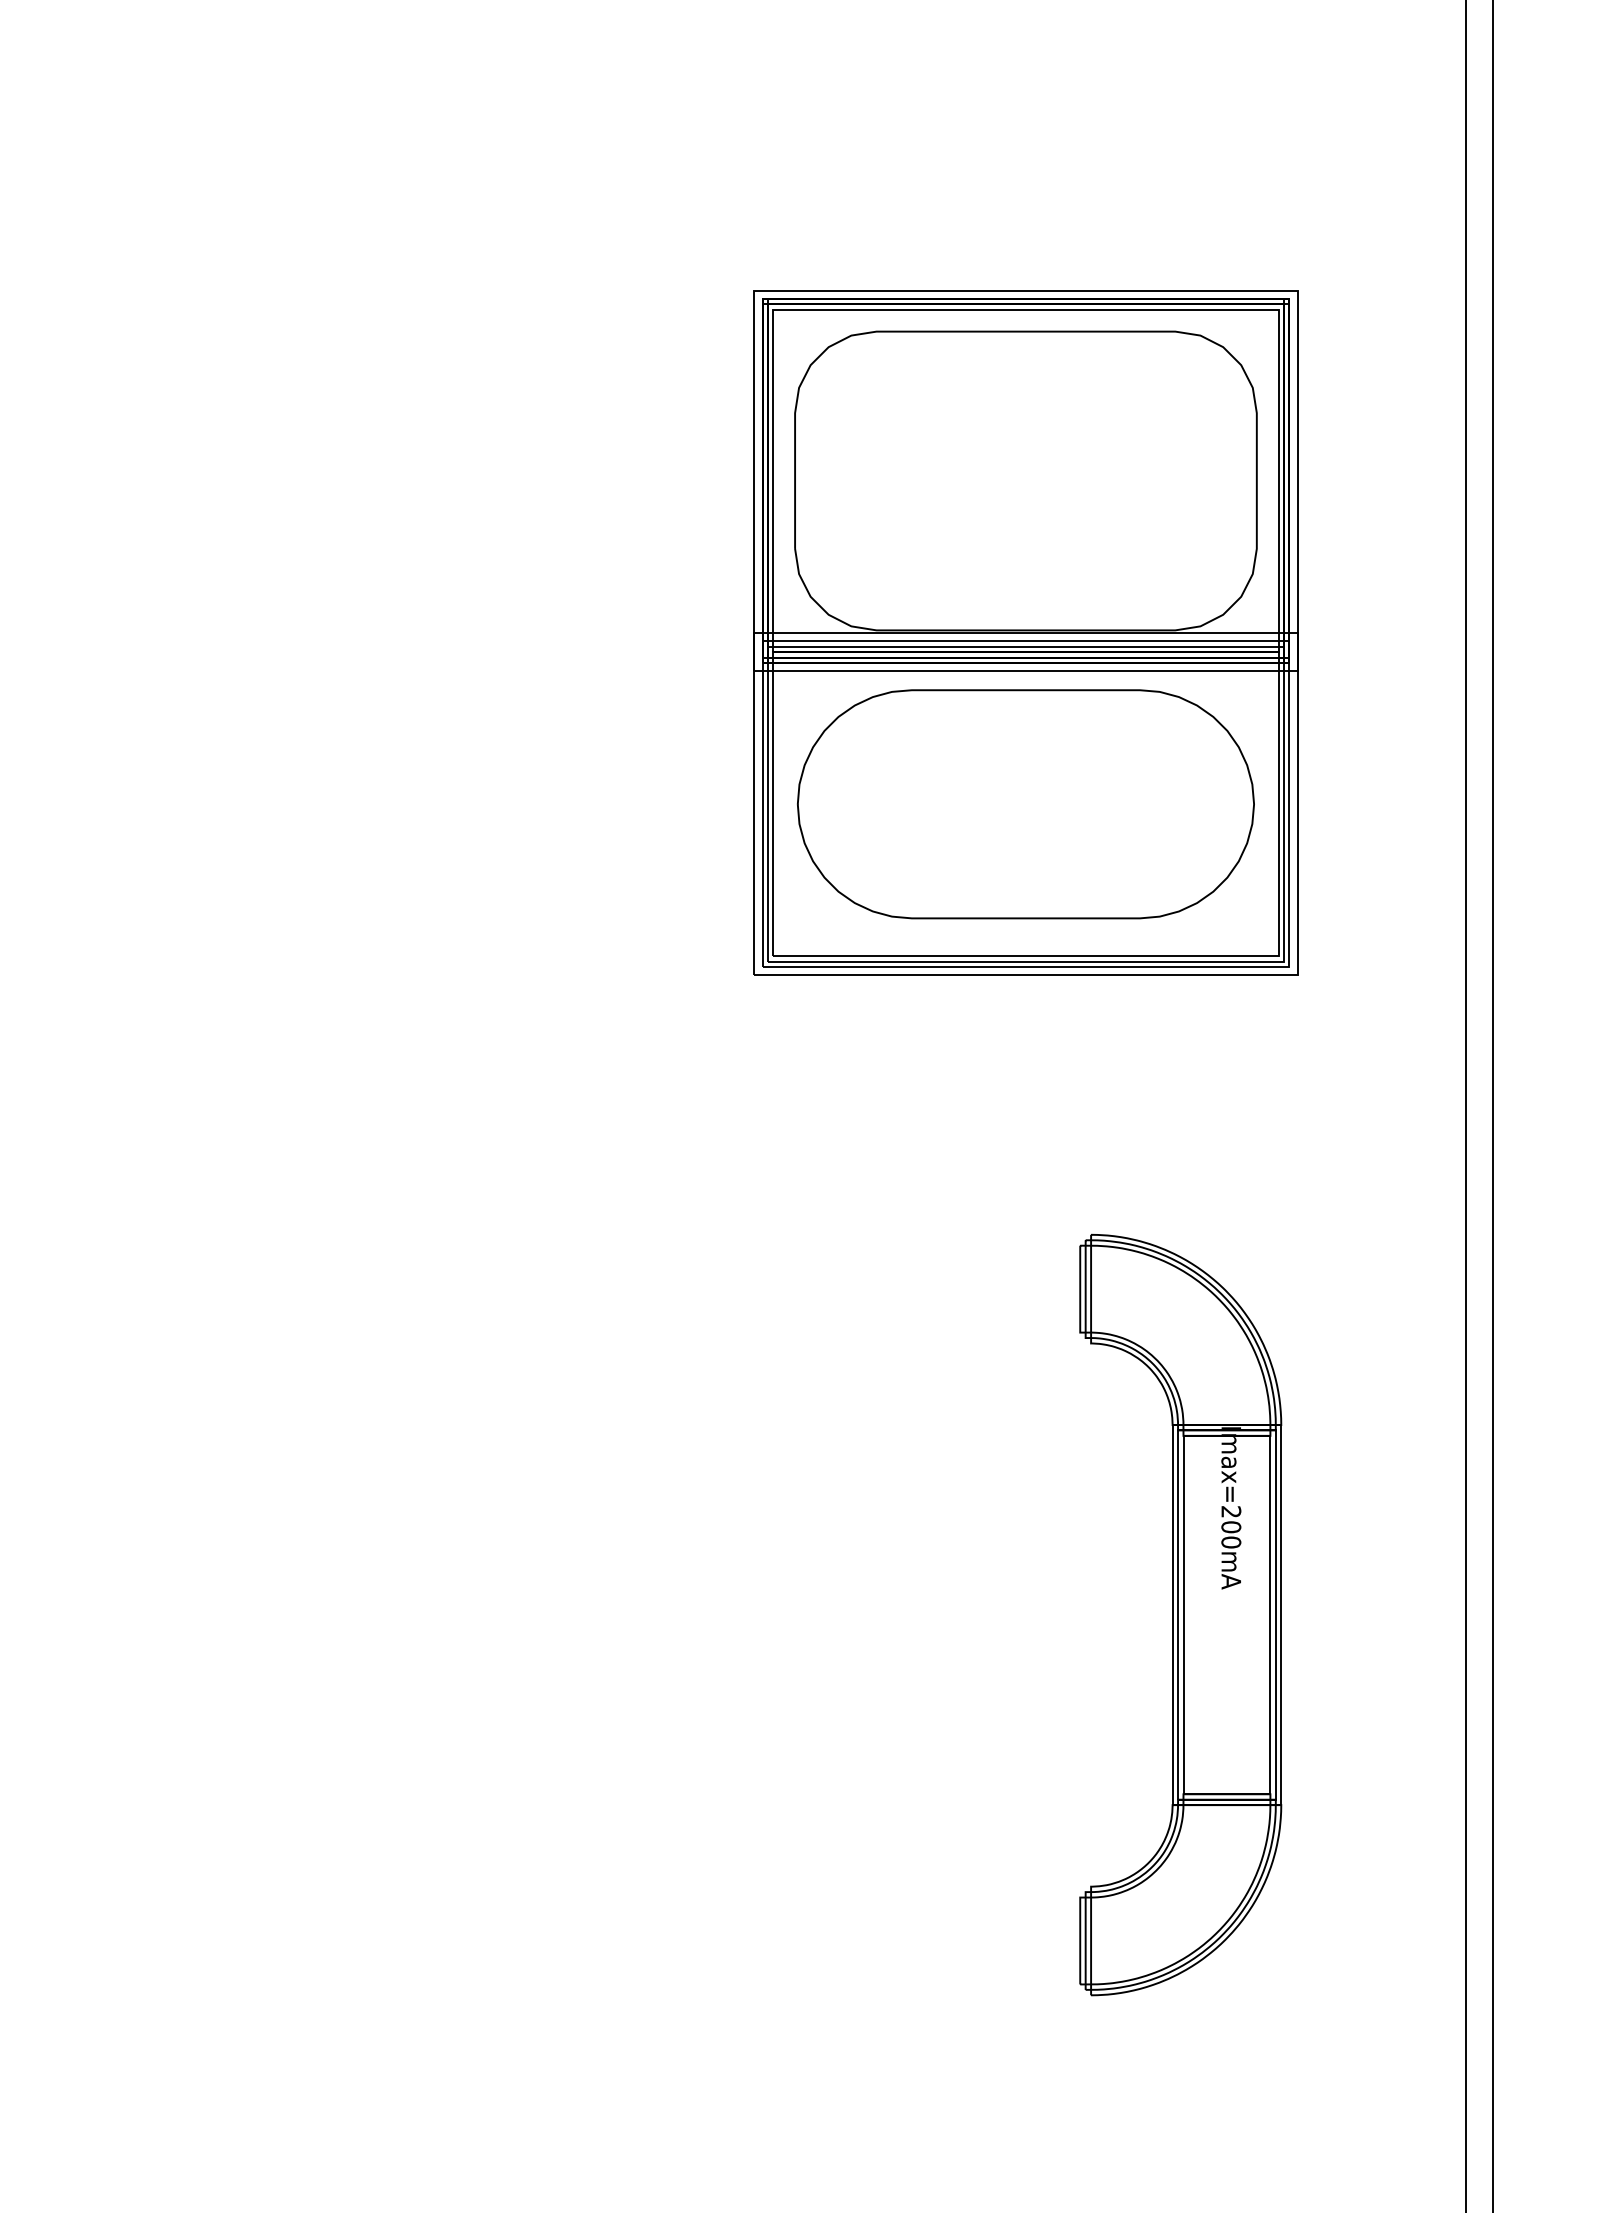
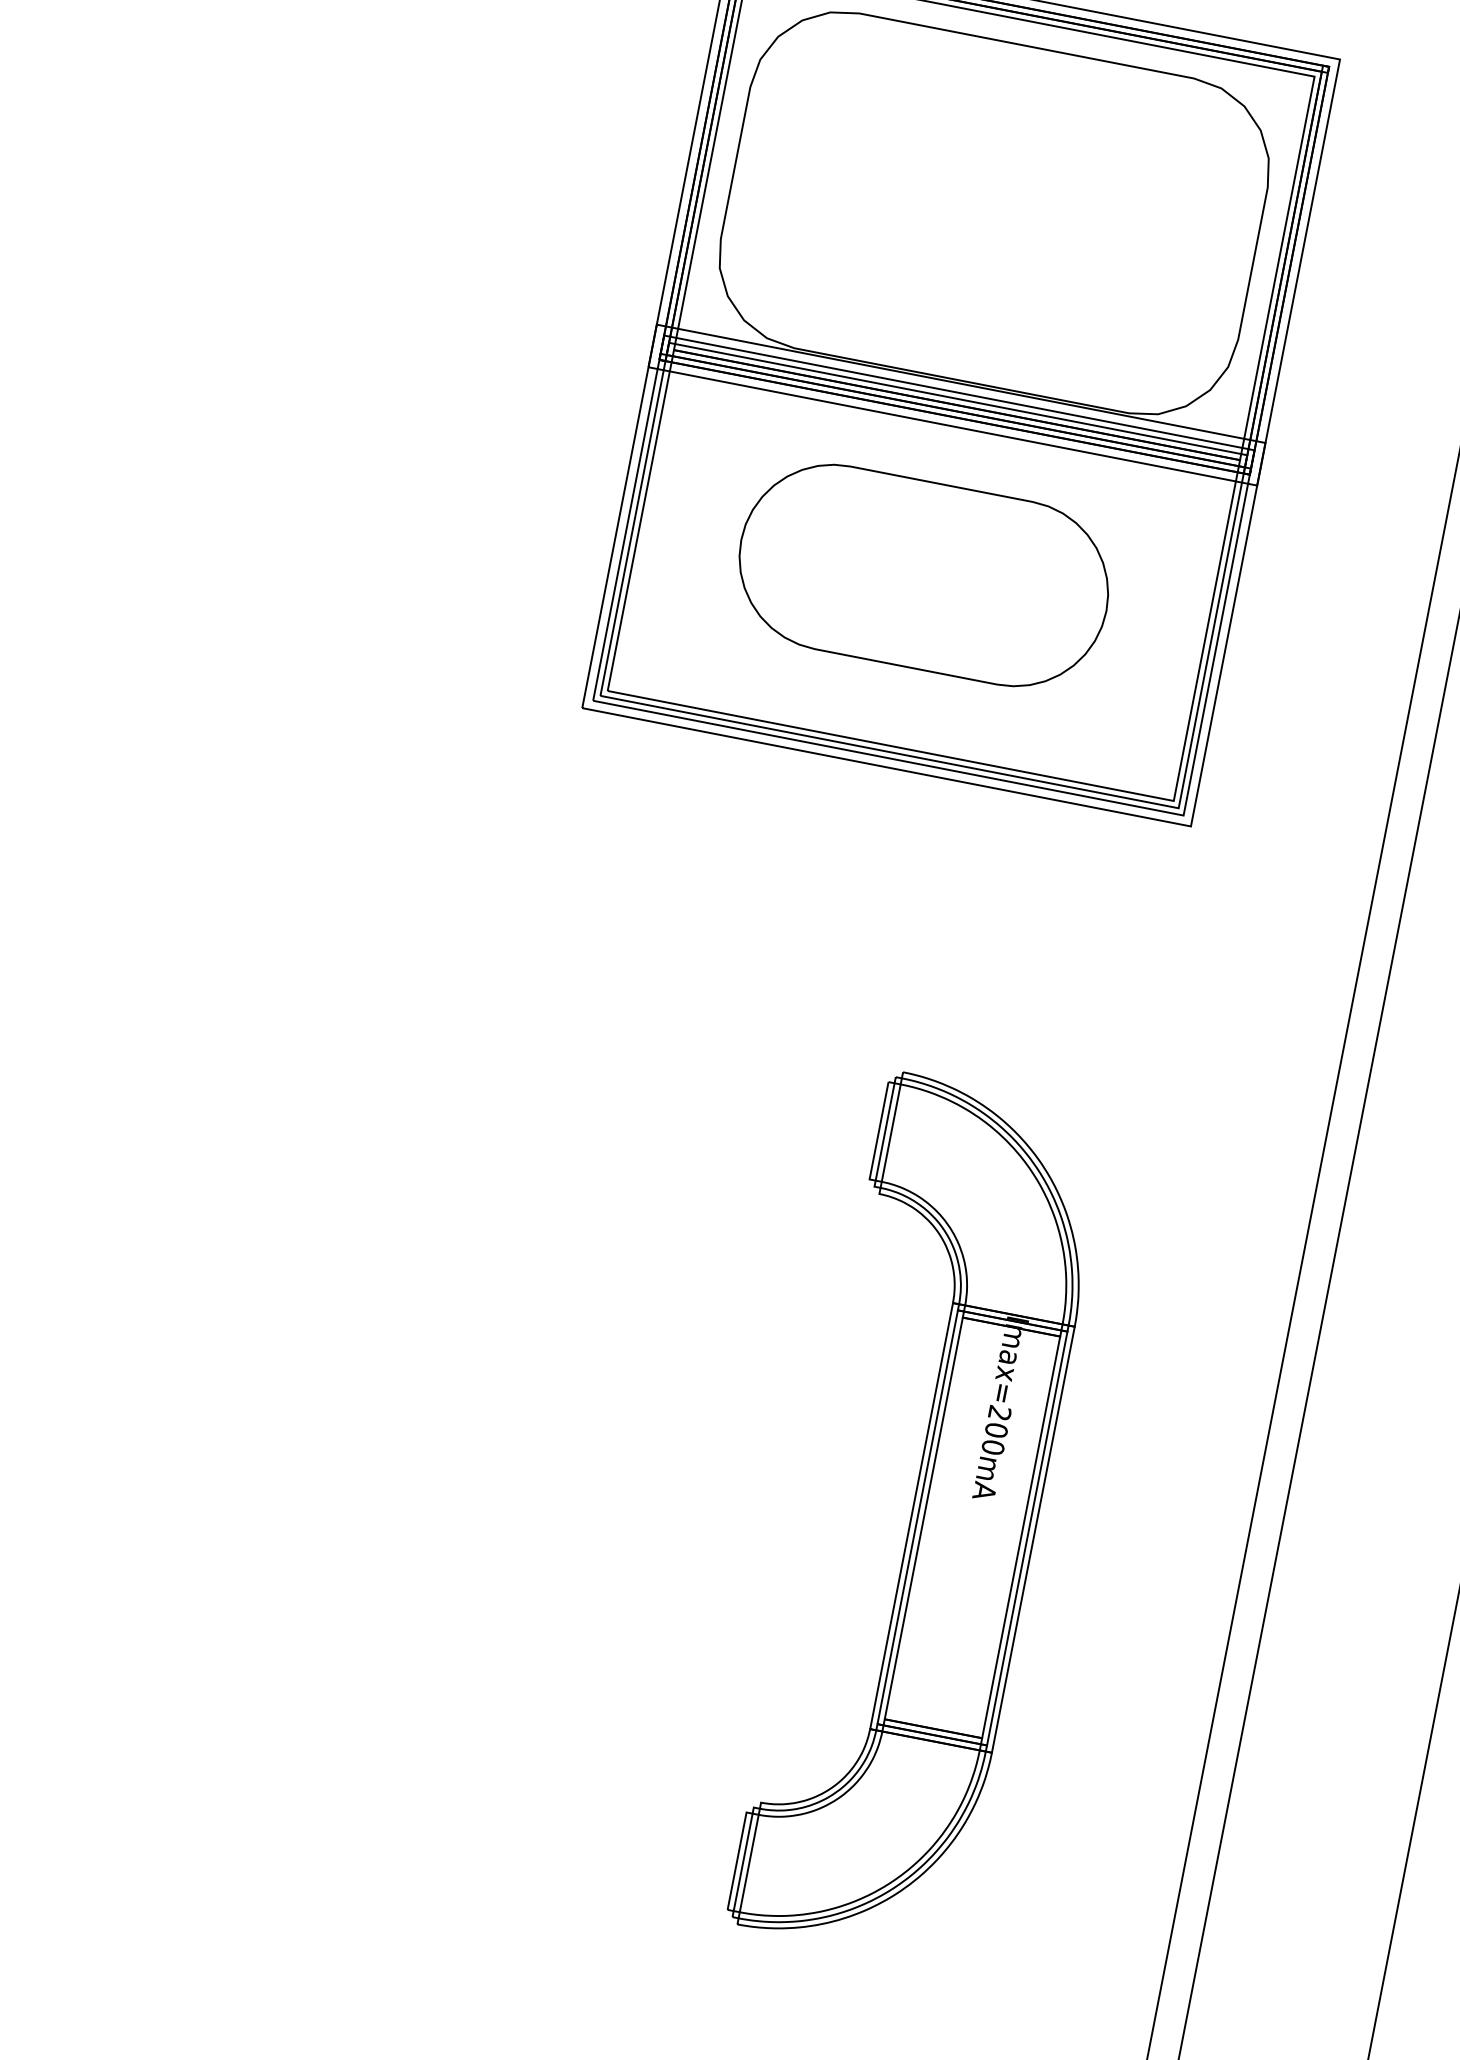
part: (1025, 803) -> (923, 574), size x0.71

